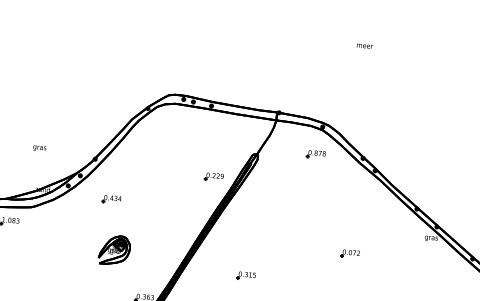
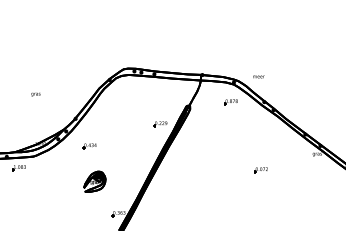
text: (364, 45) -> (258, 76), moved
text: (39, 148) -> (35, 94), moved
part: (245, 276) -> (188, 192), removed

